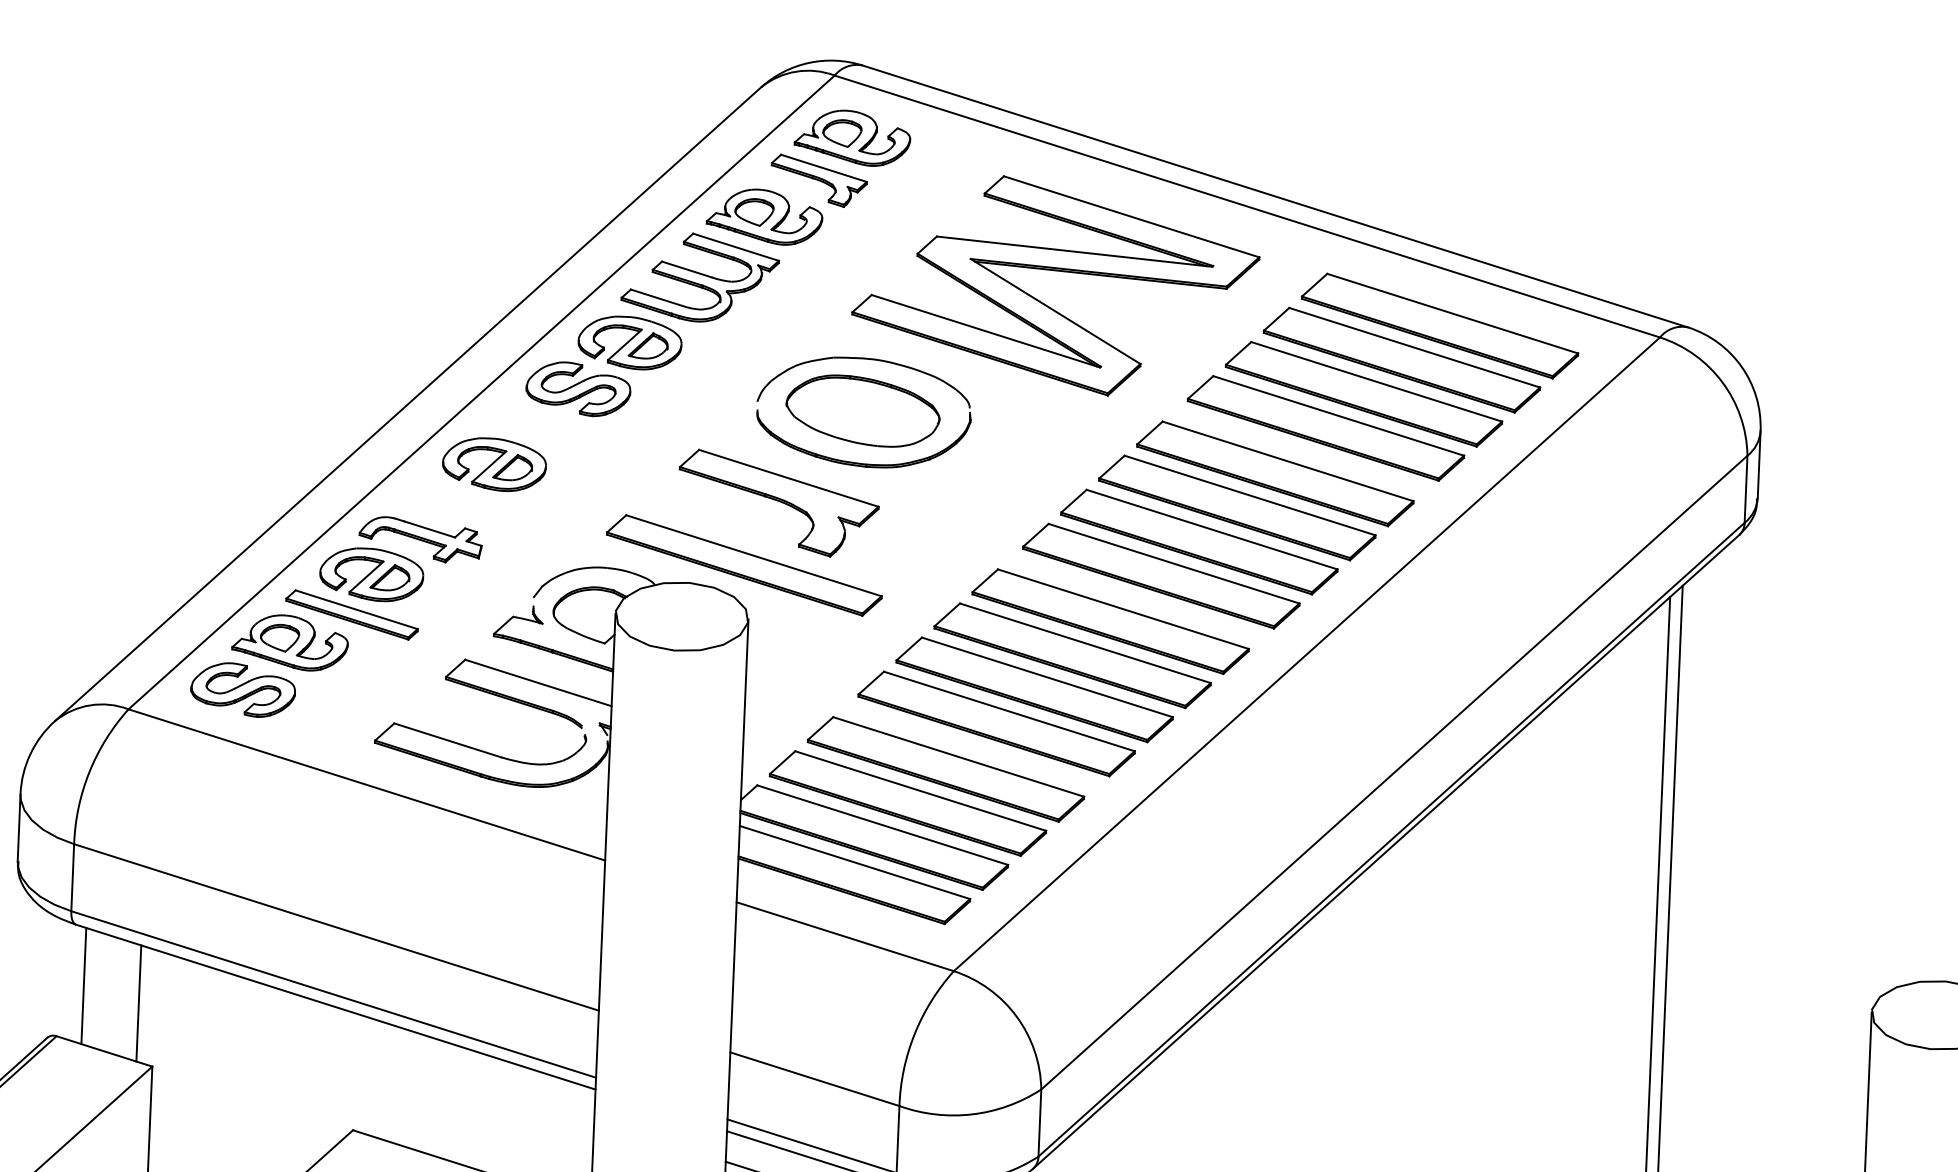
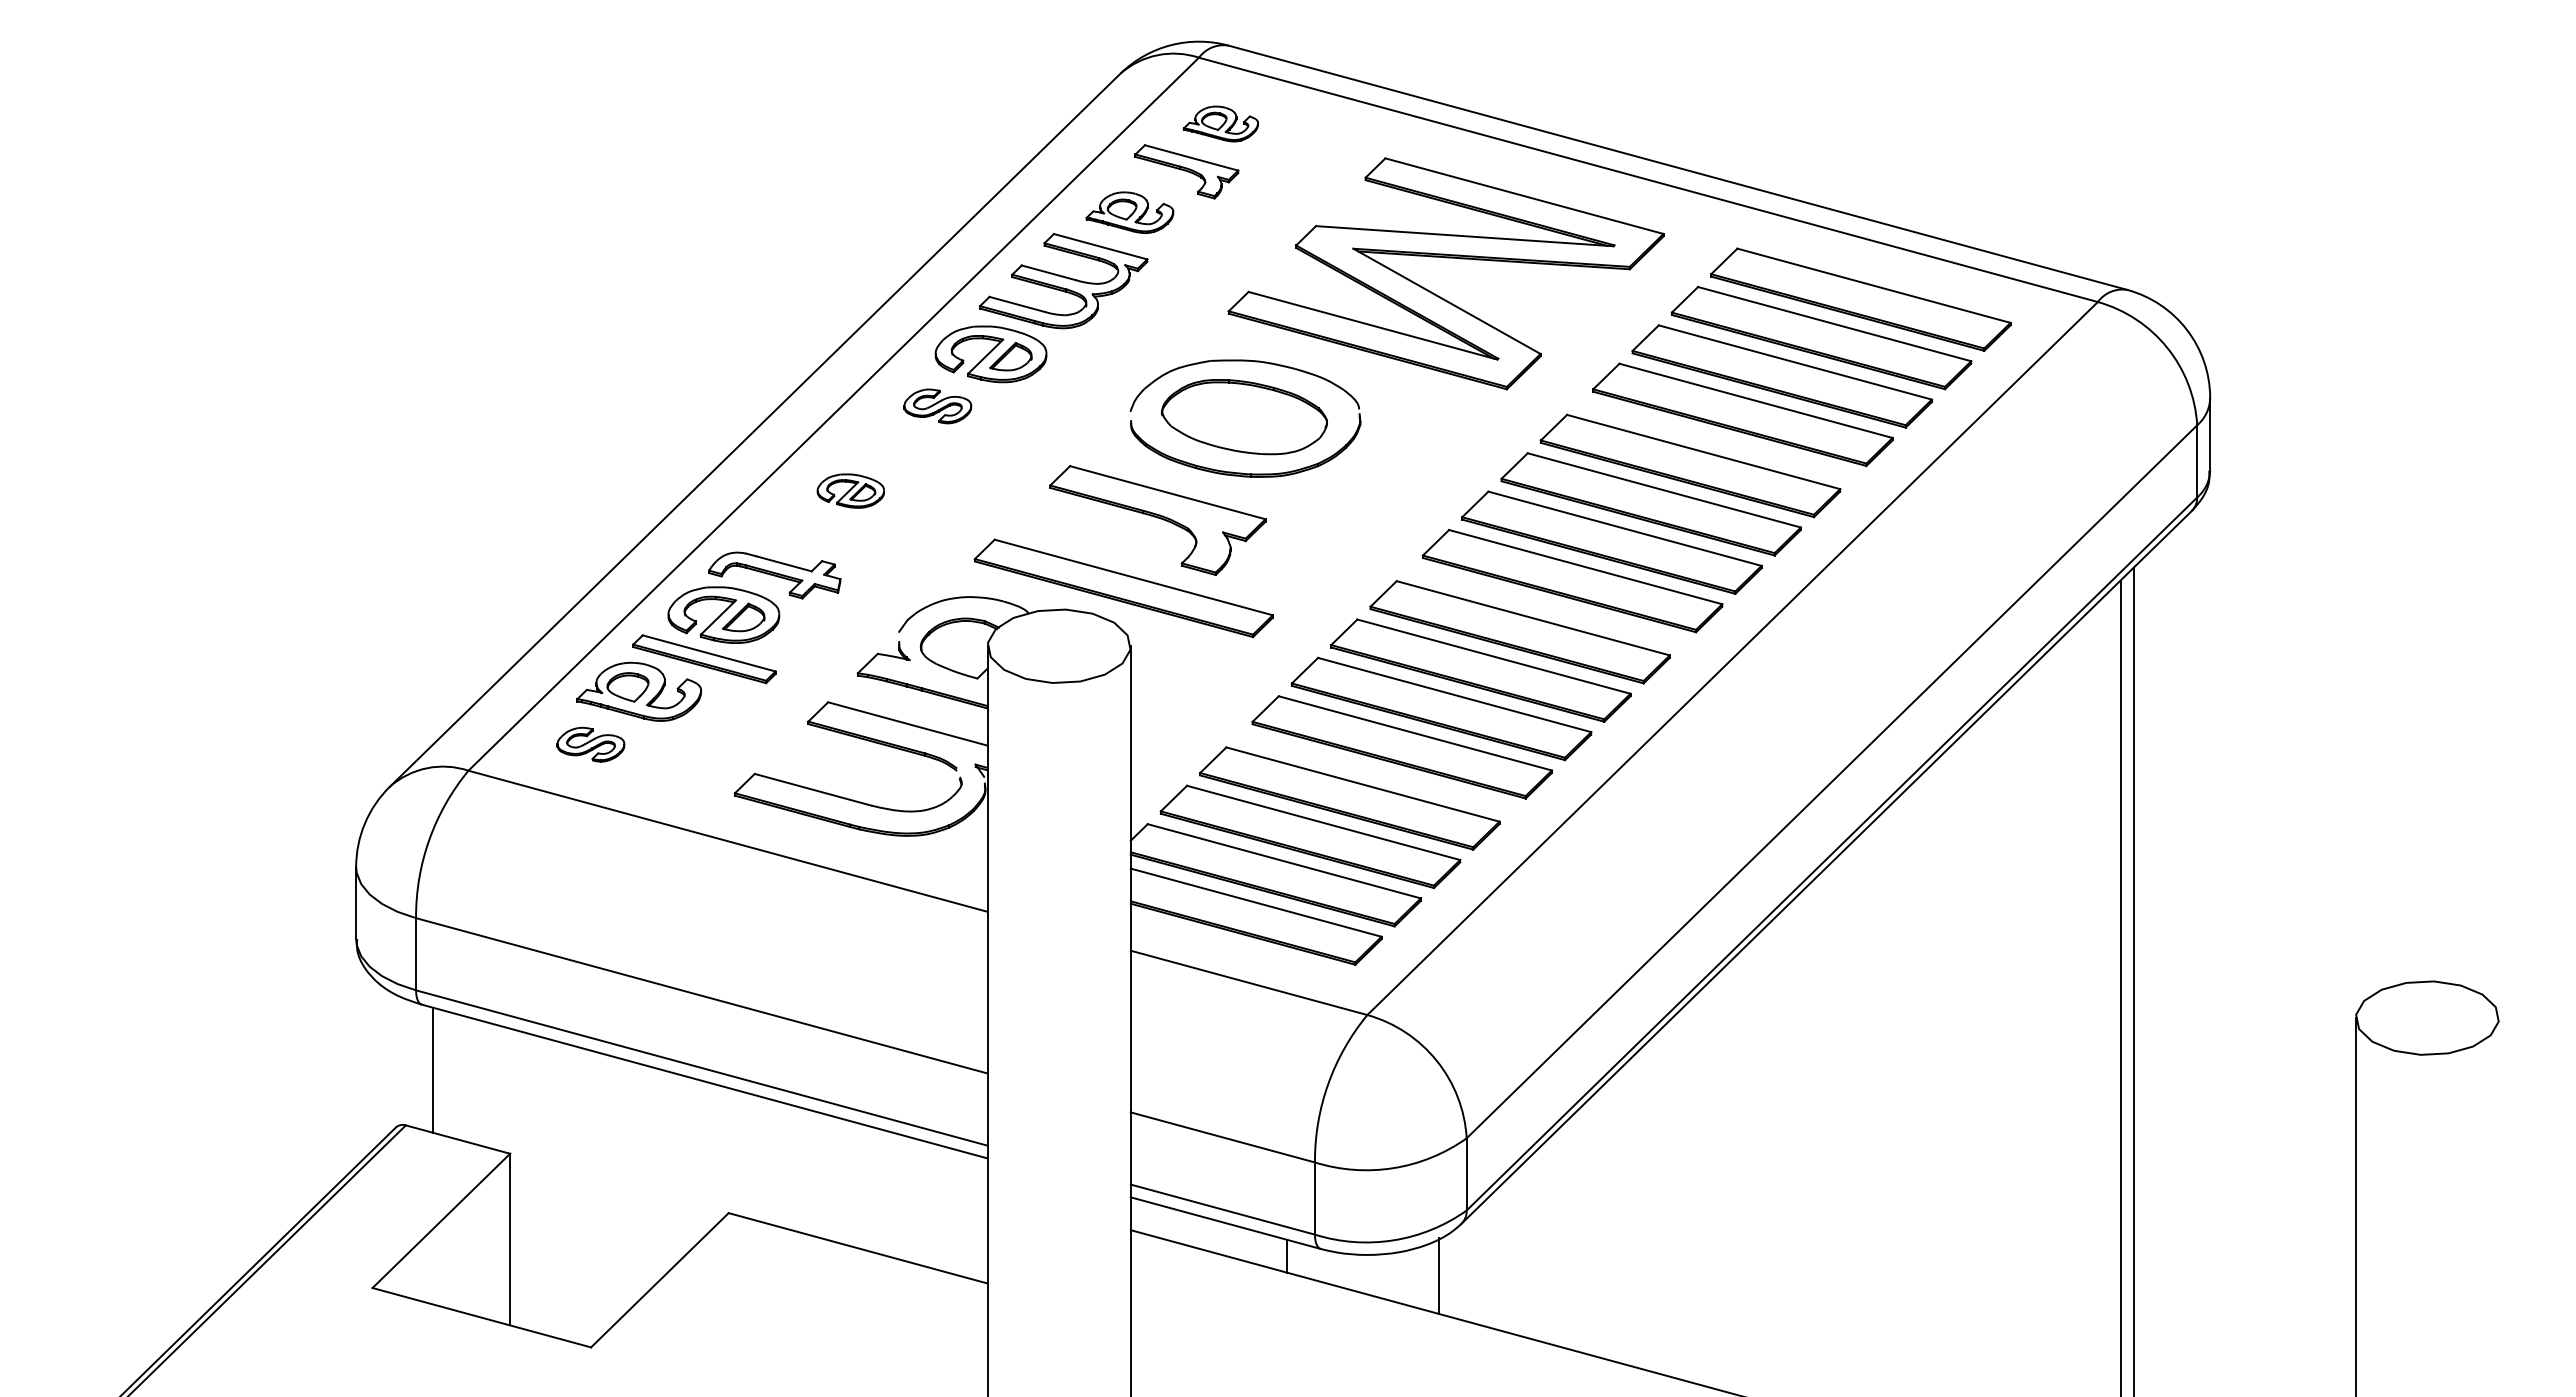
part: (852, 137) -> (1220, 123), size x0.6
part: (764, 216) -> (1129, 212), size x0.7
part: (578, 389) -> (937, 406), size x0.6
part: (494, 463) -> (850, 490), size x0.6
part: (242, 689) -> (590, 744), size x0.6
line: (138, 1003) -> (492, 1086), removed

